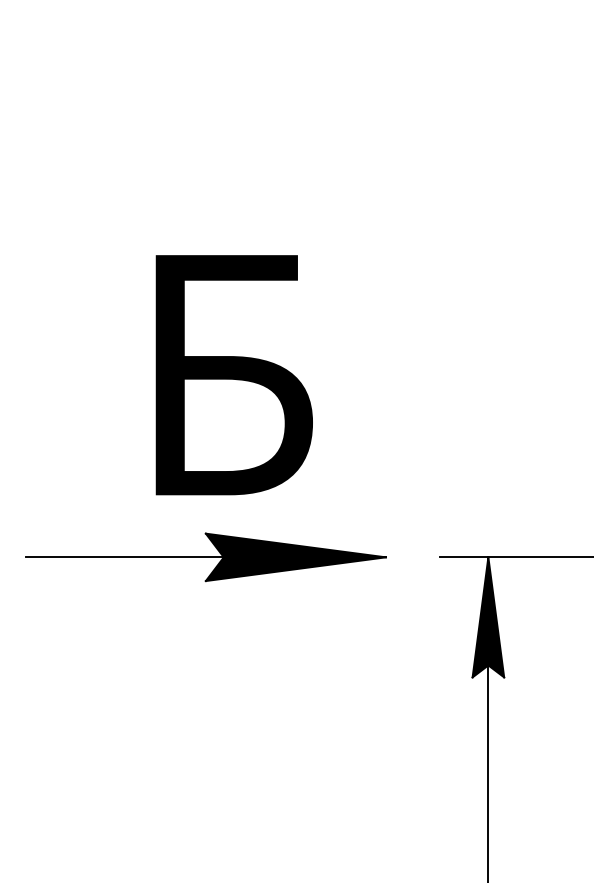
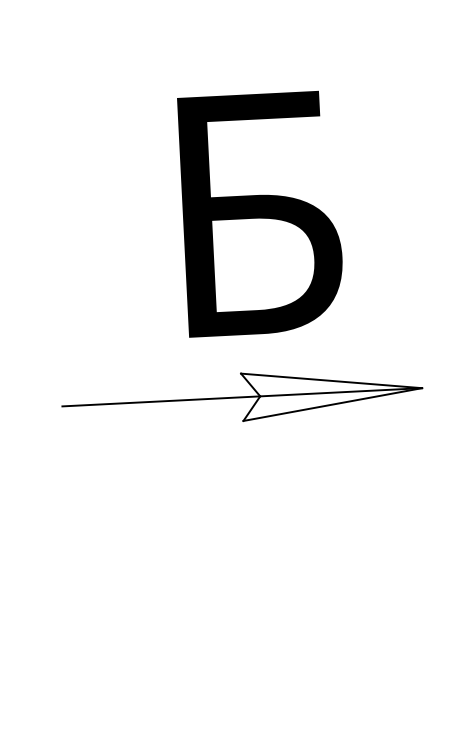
fill: (295, 557) -> (331, 392), removed

